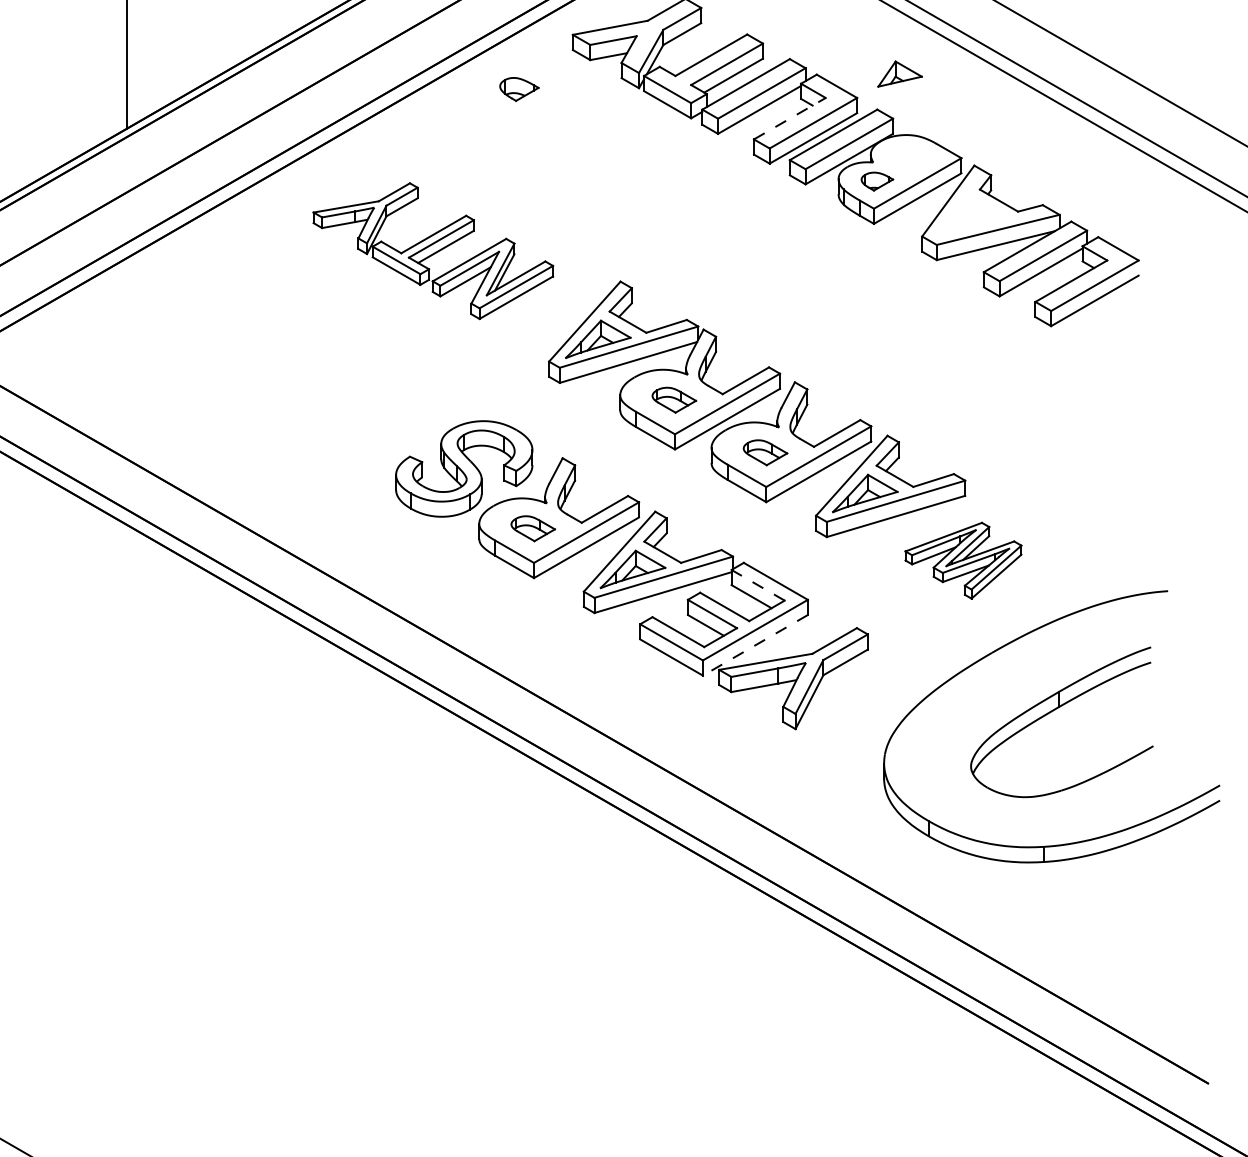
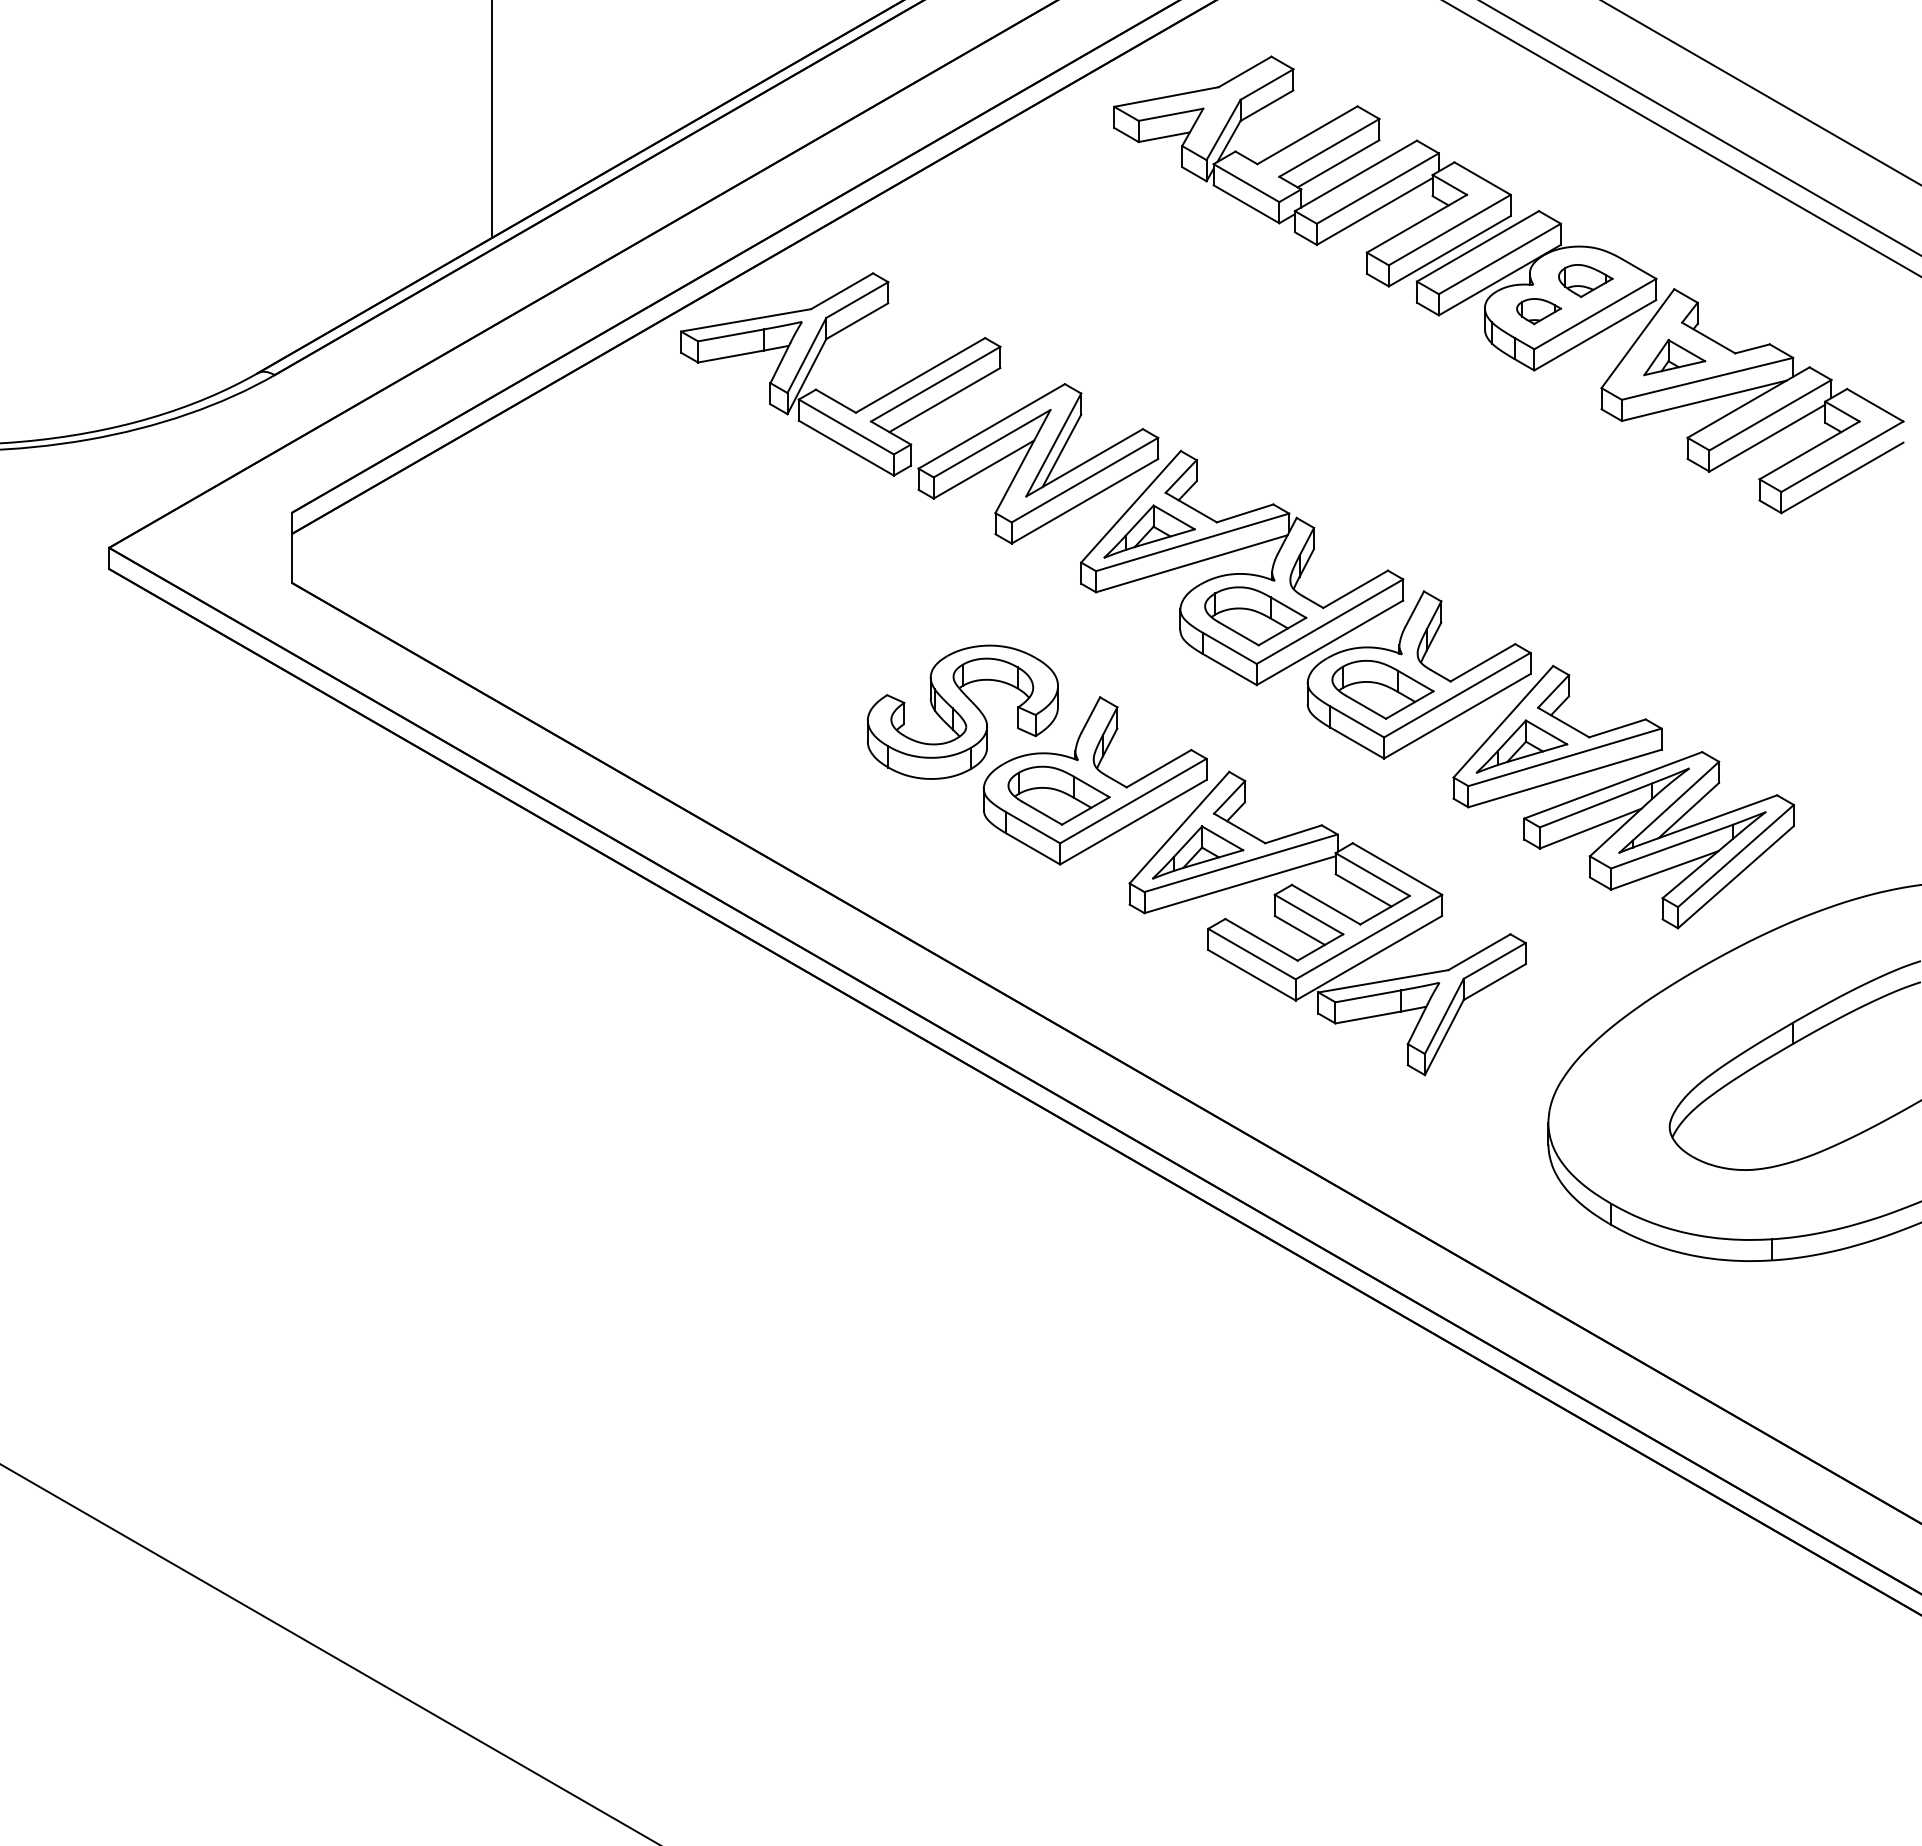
part: (899, 74) -> (1674, 357), moved
part: (519, 89) -> (1585, 280), moved
line: (789, 118) -> (1416, 223), dashed -> solid
part: (433, 251) -> (919, 408), size x1.43
part: (674, 400) -> (1255, 616), size x1.67
part: (765, 452) -> (1382, 689), size x1.67
part: (532, 528) -> (1058, 795), size x1.67
part: (963, 560) -> (1658, 840), size x1.67
line: (757, 585) -> (1372, 874), dashed -> solid
line: (755, 645) -> (1368, 958), dashed -> solid

